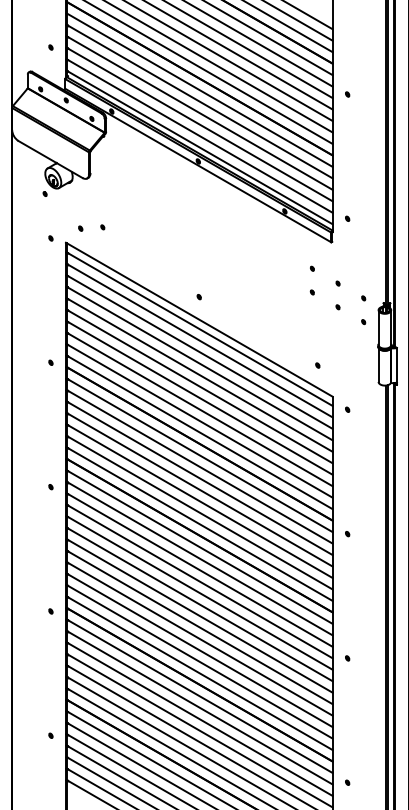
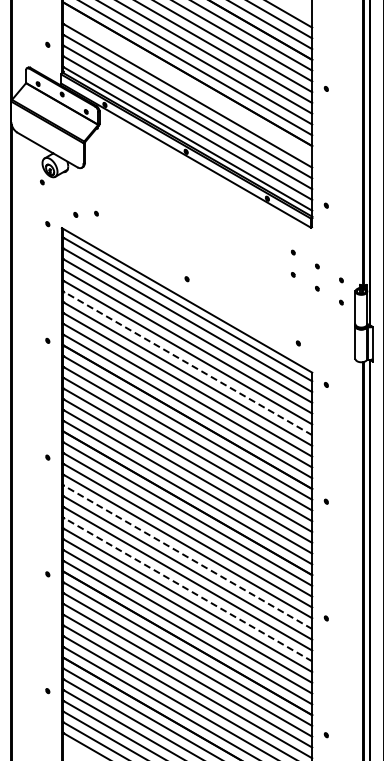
line: (199, 89) -> (187, 84), removed
line: (199, 385) -> (187, 362), solid -> dashed
line: (199, 592) -> (187, 556), solid -> dashed
line: (199, 627) -> (187, 589), solid -> dashed

